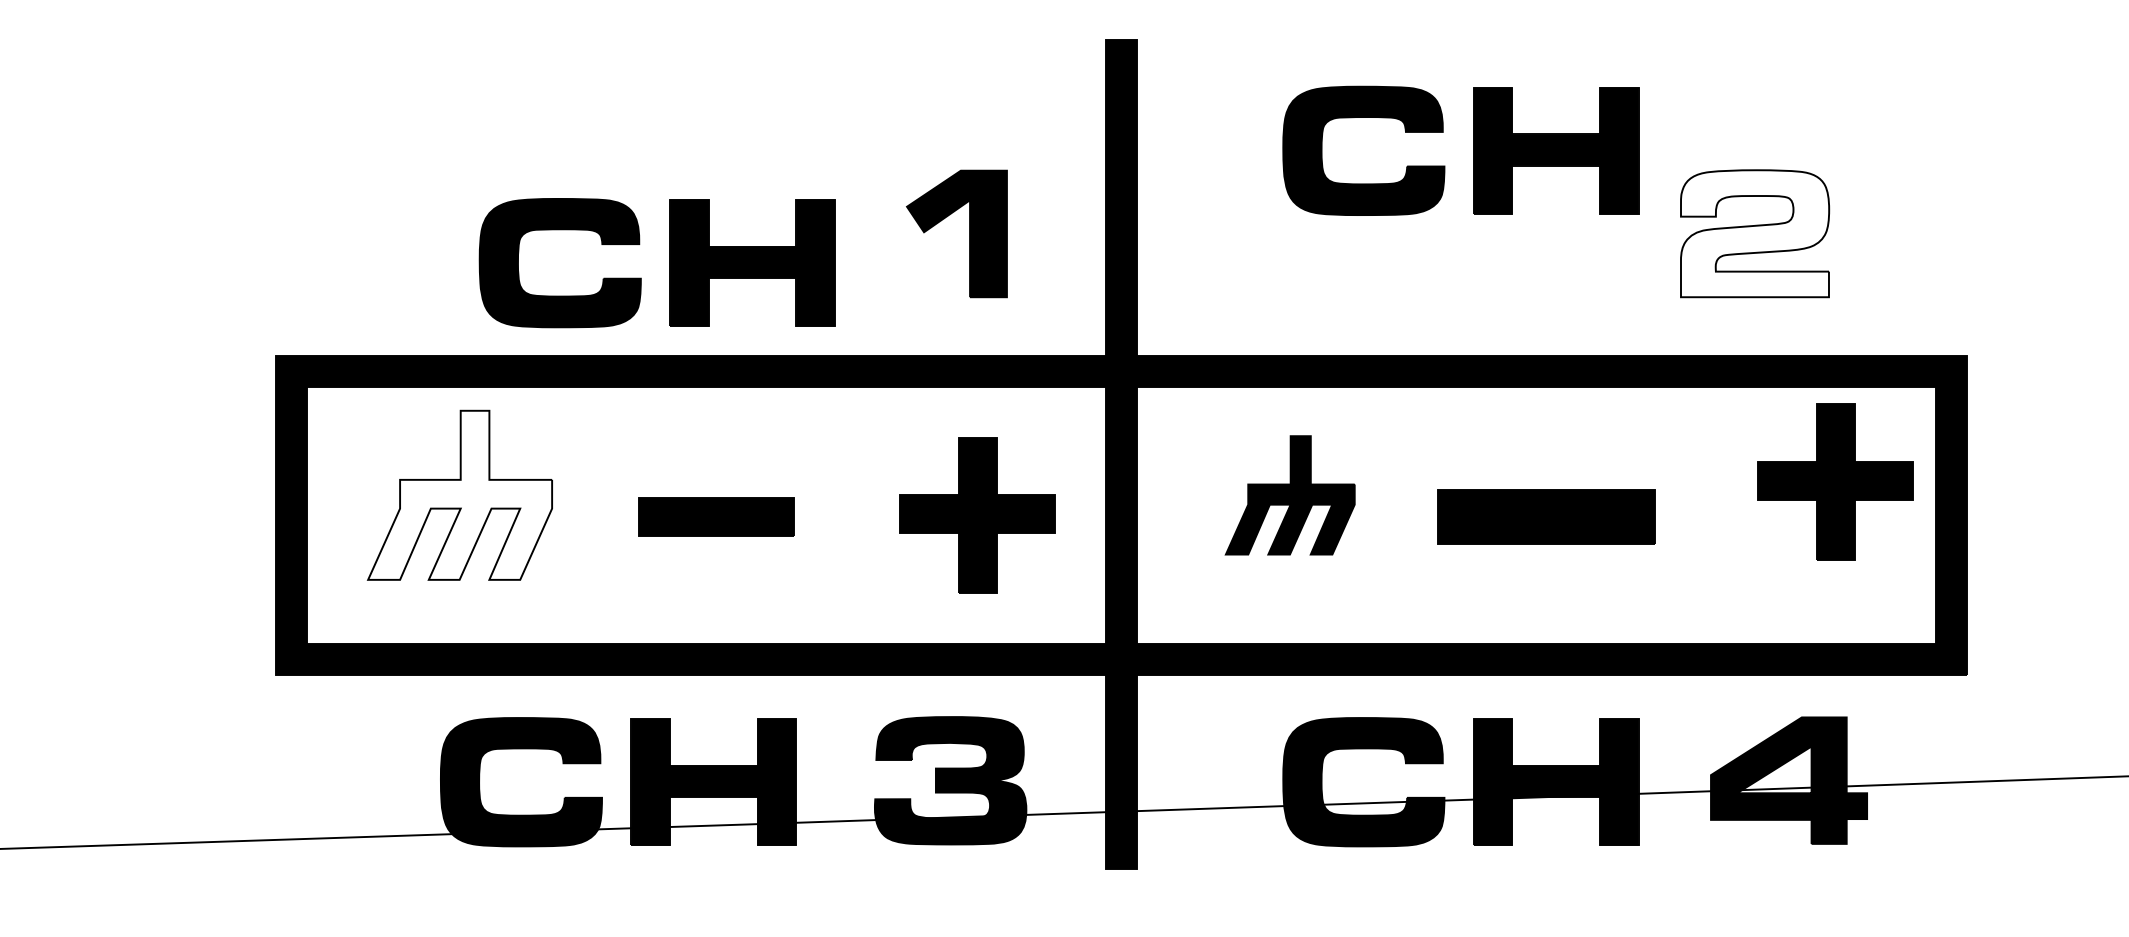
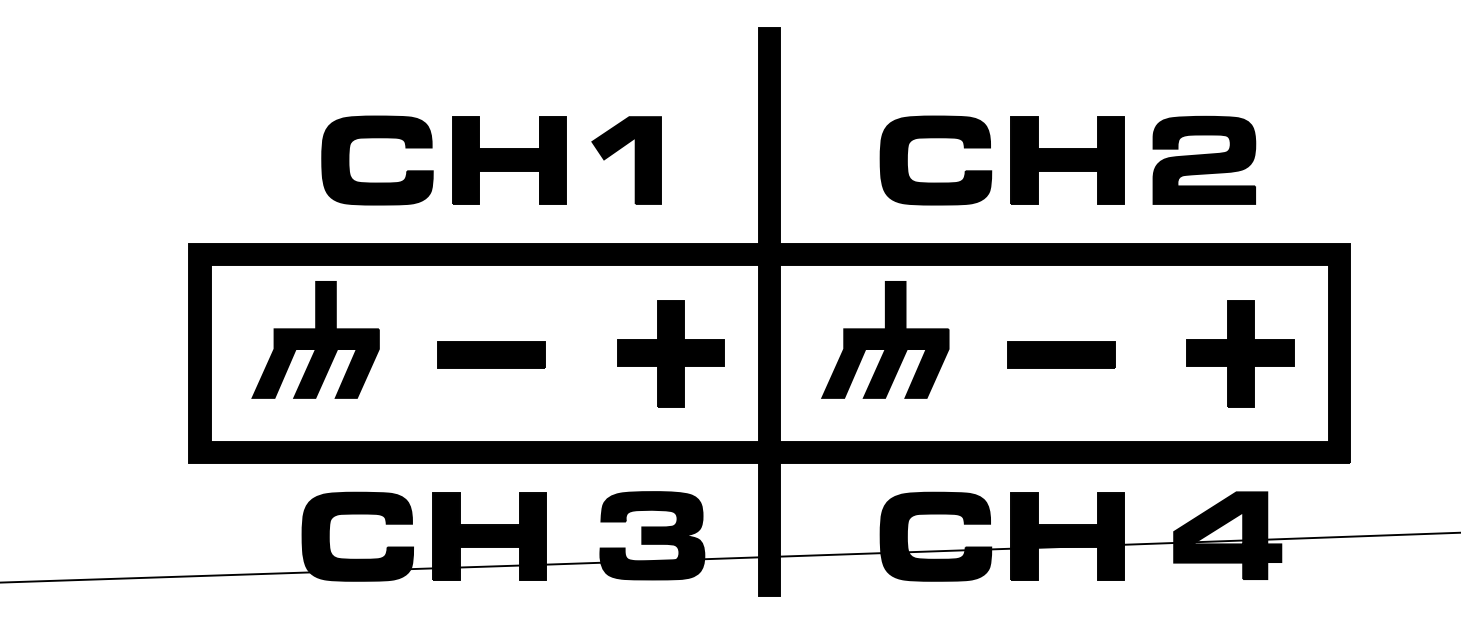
part: (1472, 150) -> (1010, 160), moved
fill: (1755, 232) -> (1204, 159), added
part: (968, 233) -> (634, 160), moved
part: (669, 263) -> (452, 160), moved
part: (1835, 481) -> (1240, 353), moved
fill: (459, 494) -> (315, 339), added
part: (1290, 494) -> (885, 339), size x1.43
part: (1546, 516) -> (1061, 354), size x0.71

